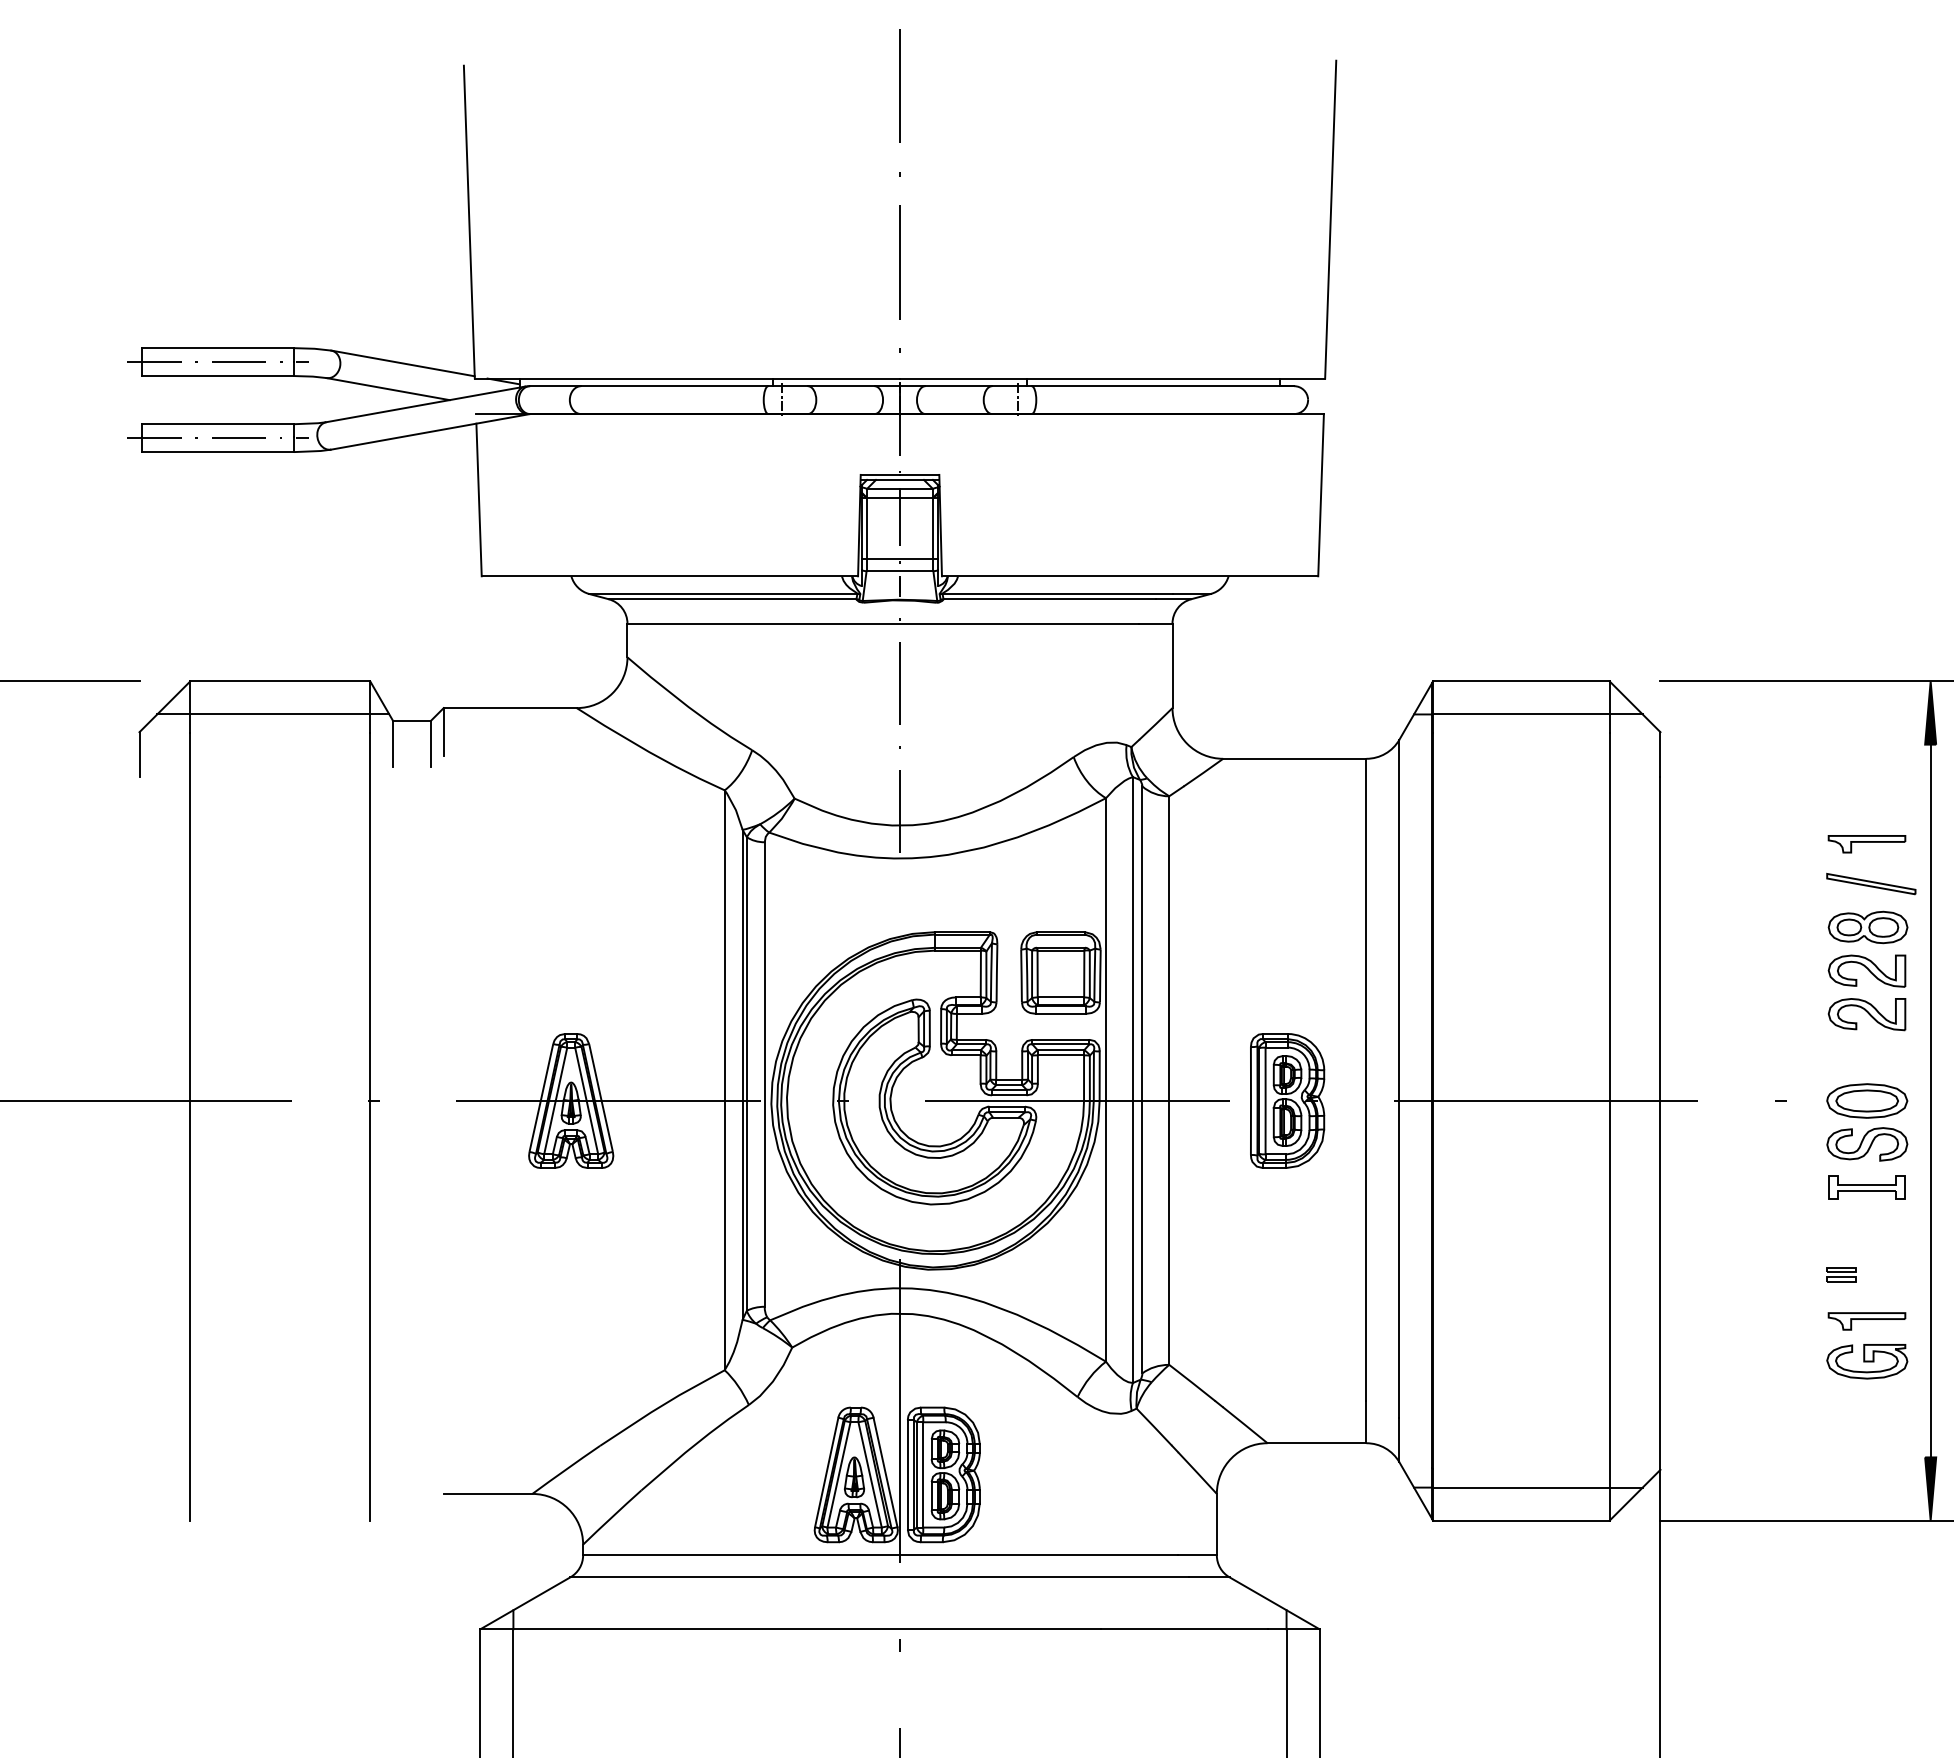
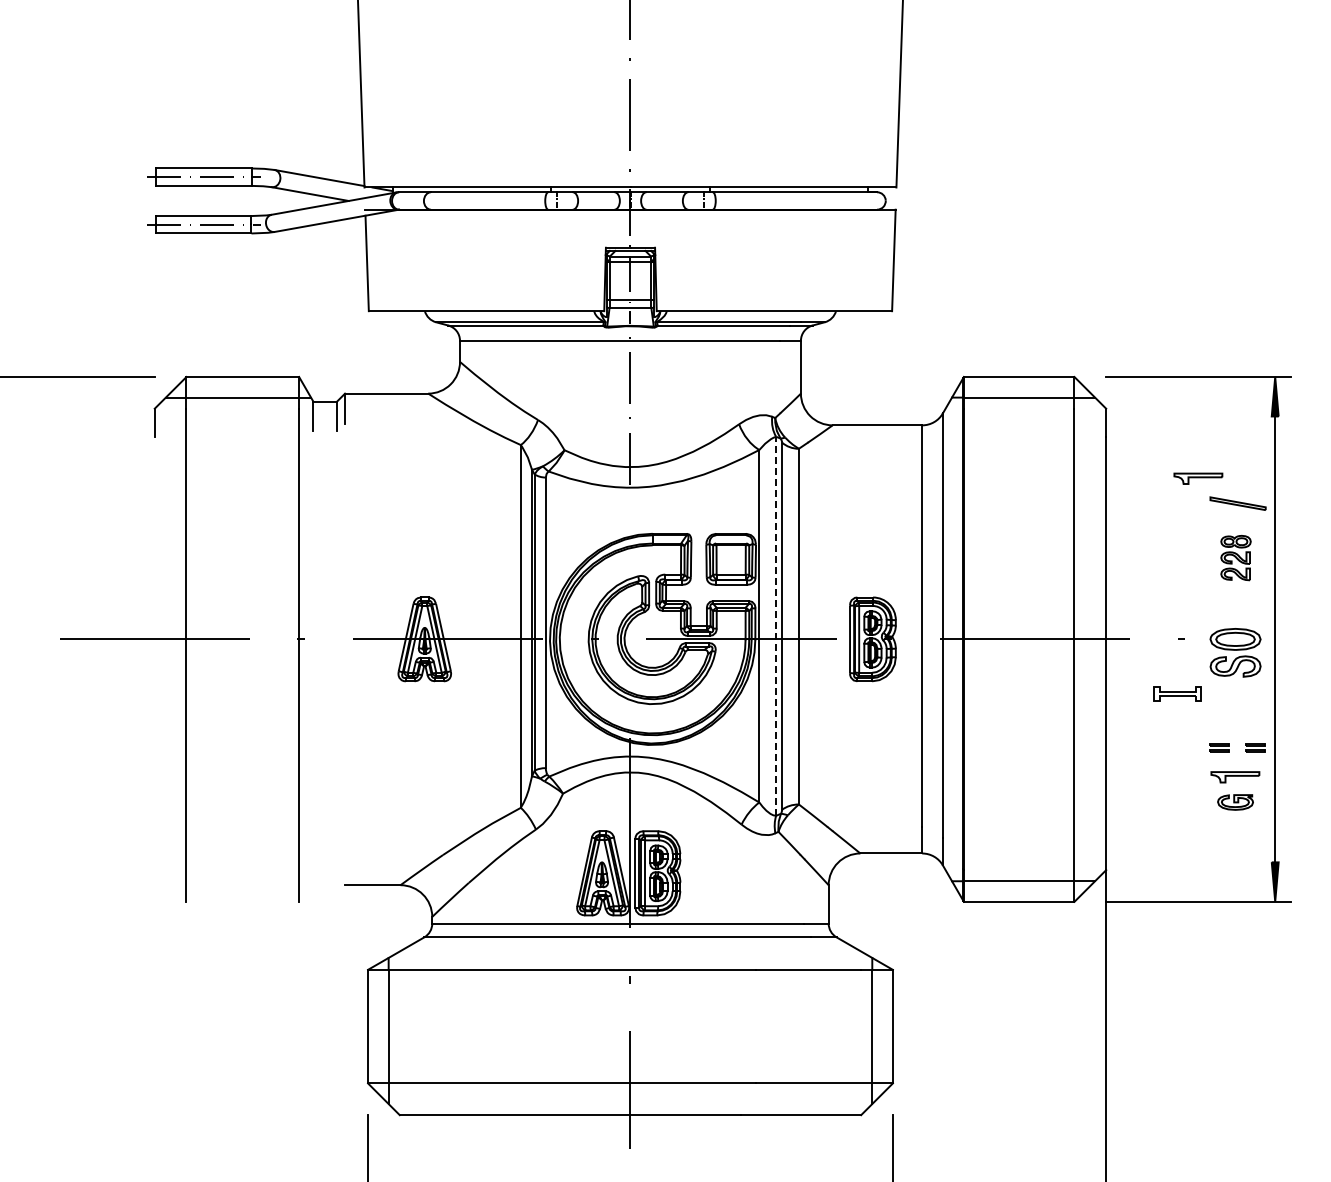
part: (1867, 843) -> (1198, 478), moved
part: (1867, 970) -> (1235, 557), size x0.6
line: (1133, 1080) -> (776, 626), solid -> dashed
part: (1867, 1187) -> (1177, 693), moved
part: (1899, 1273) -> (1255, 747), added
part: (1867, 1361) -> (1235, 802), size x0.7

